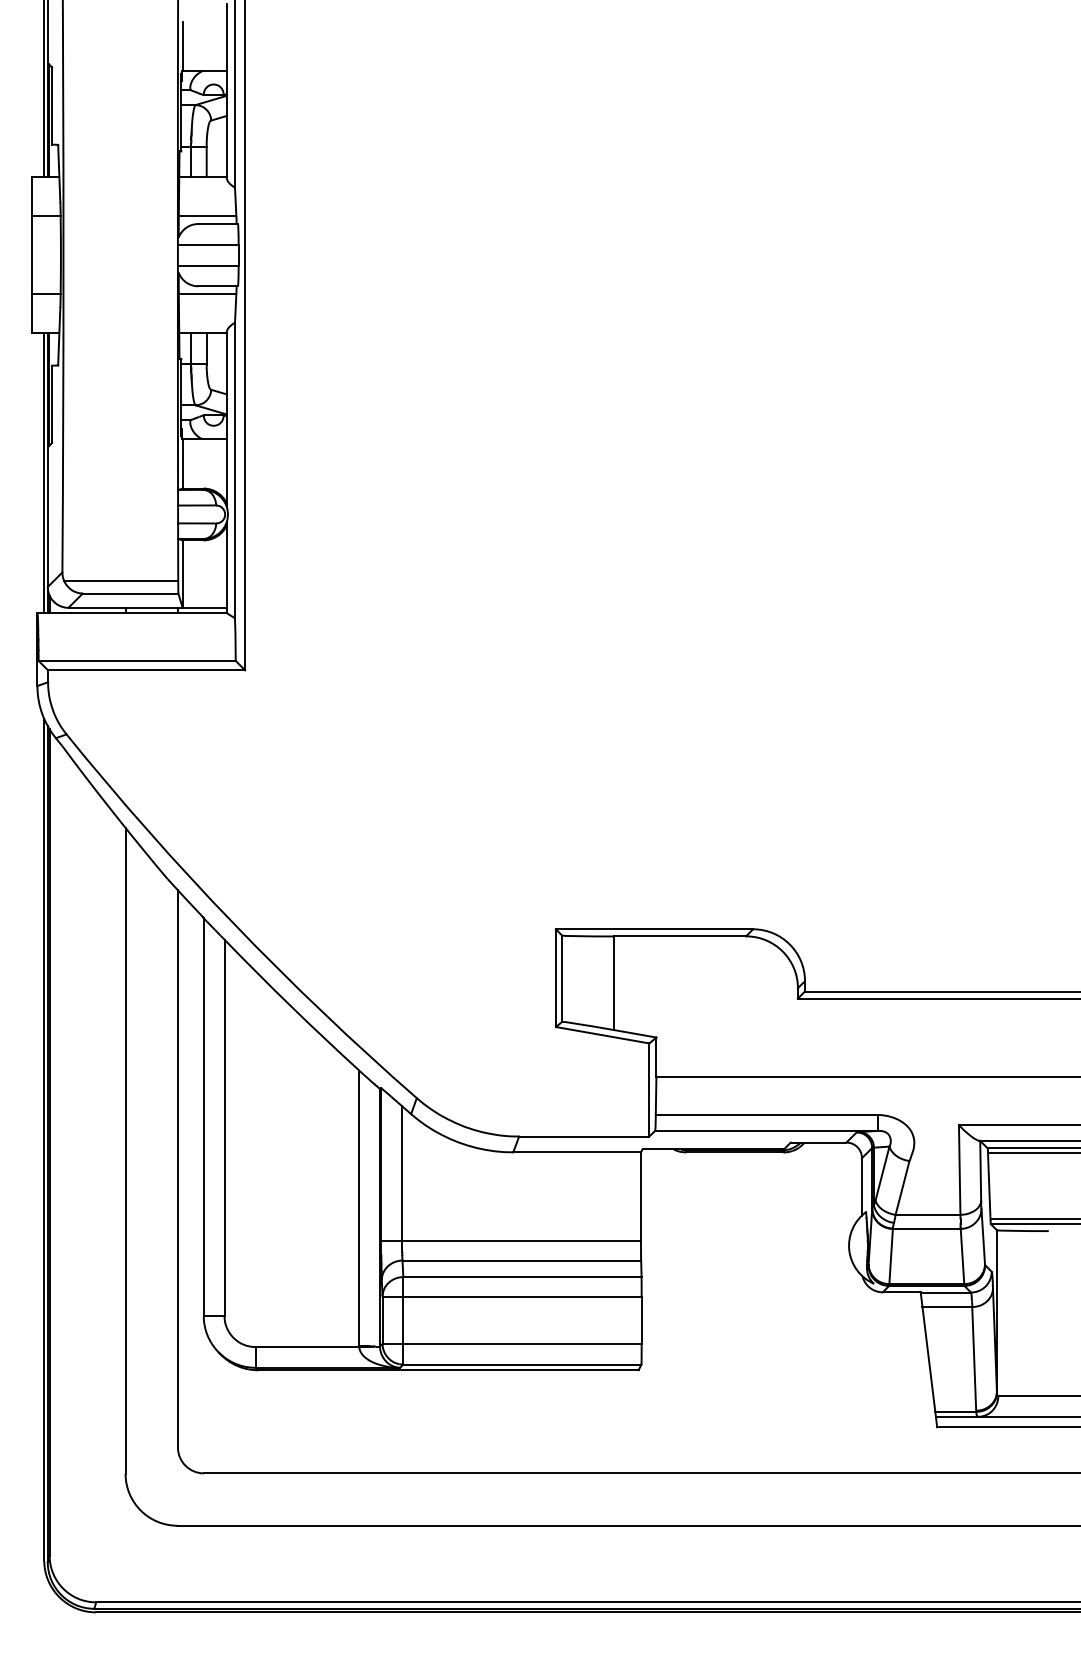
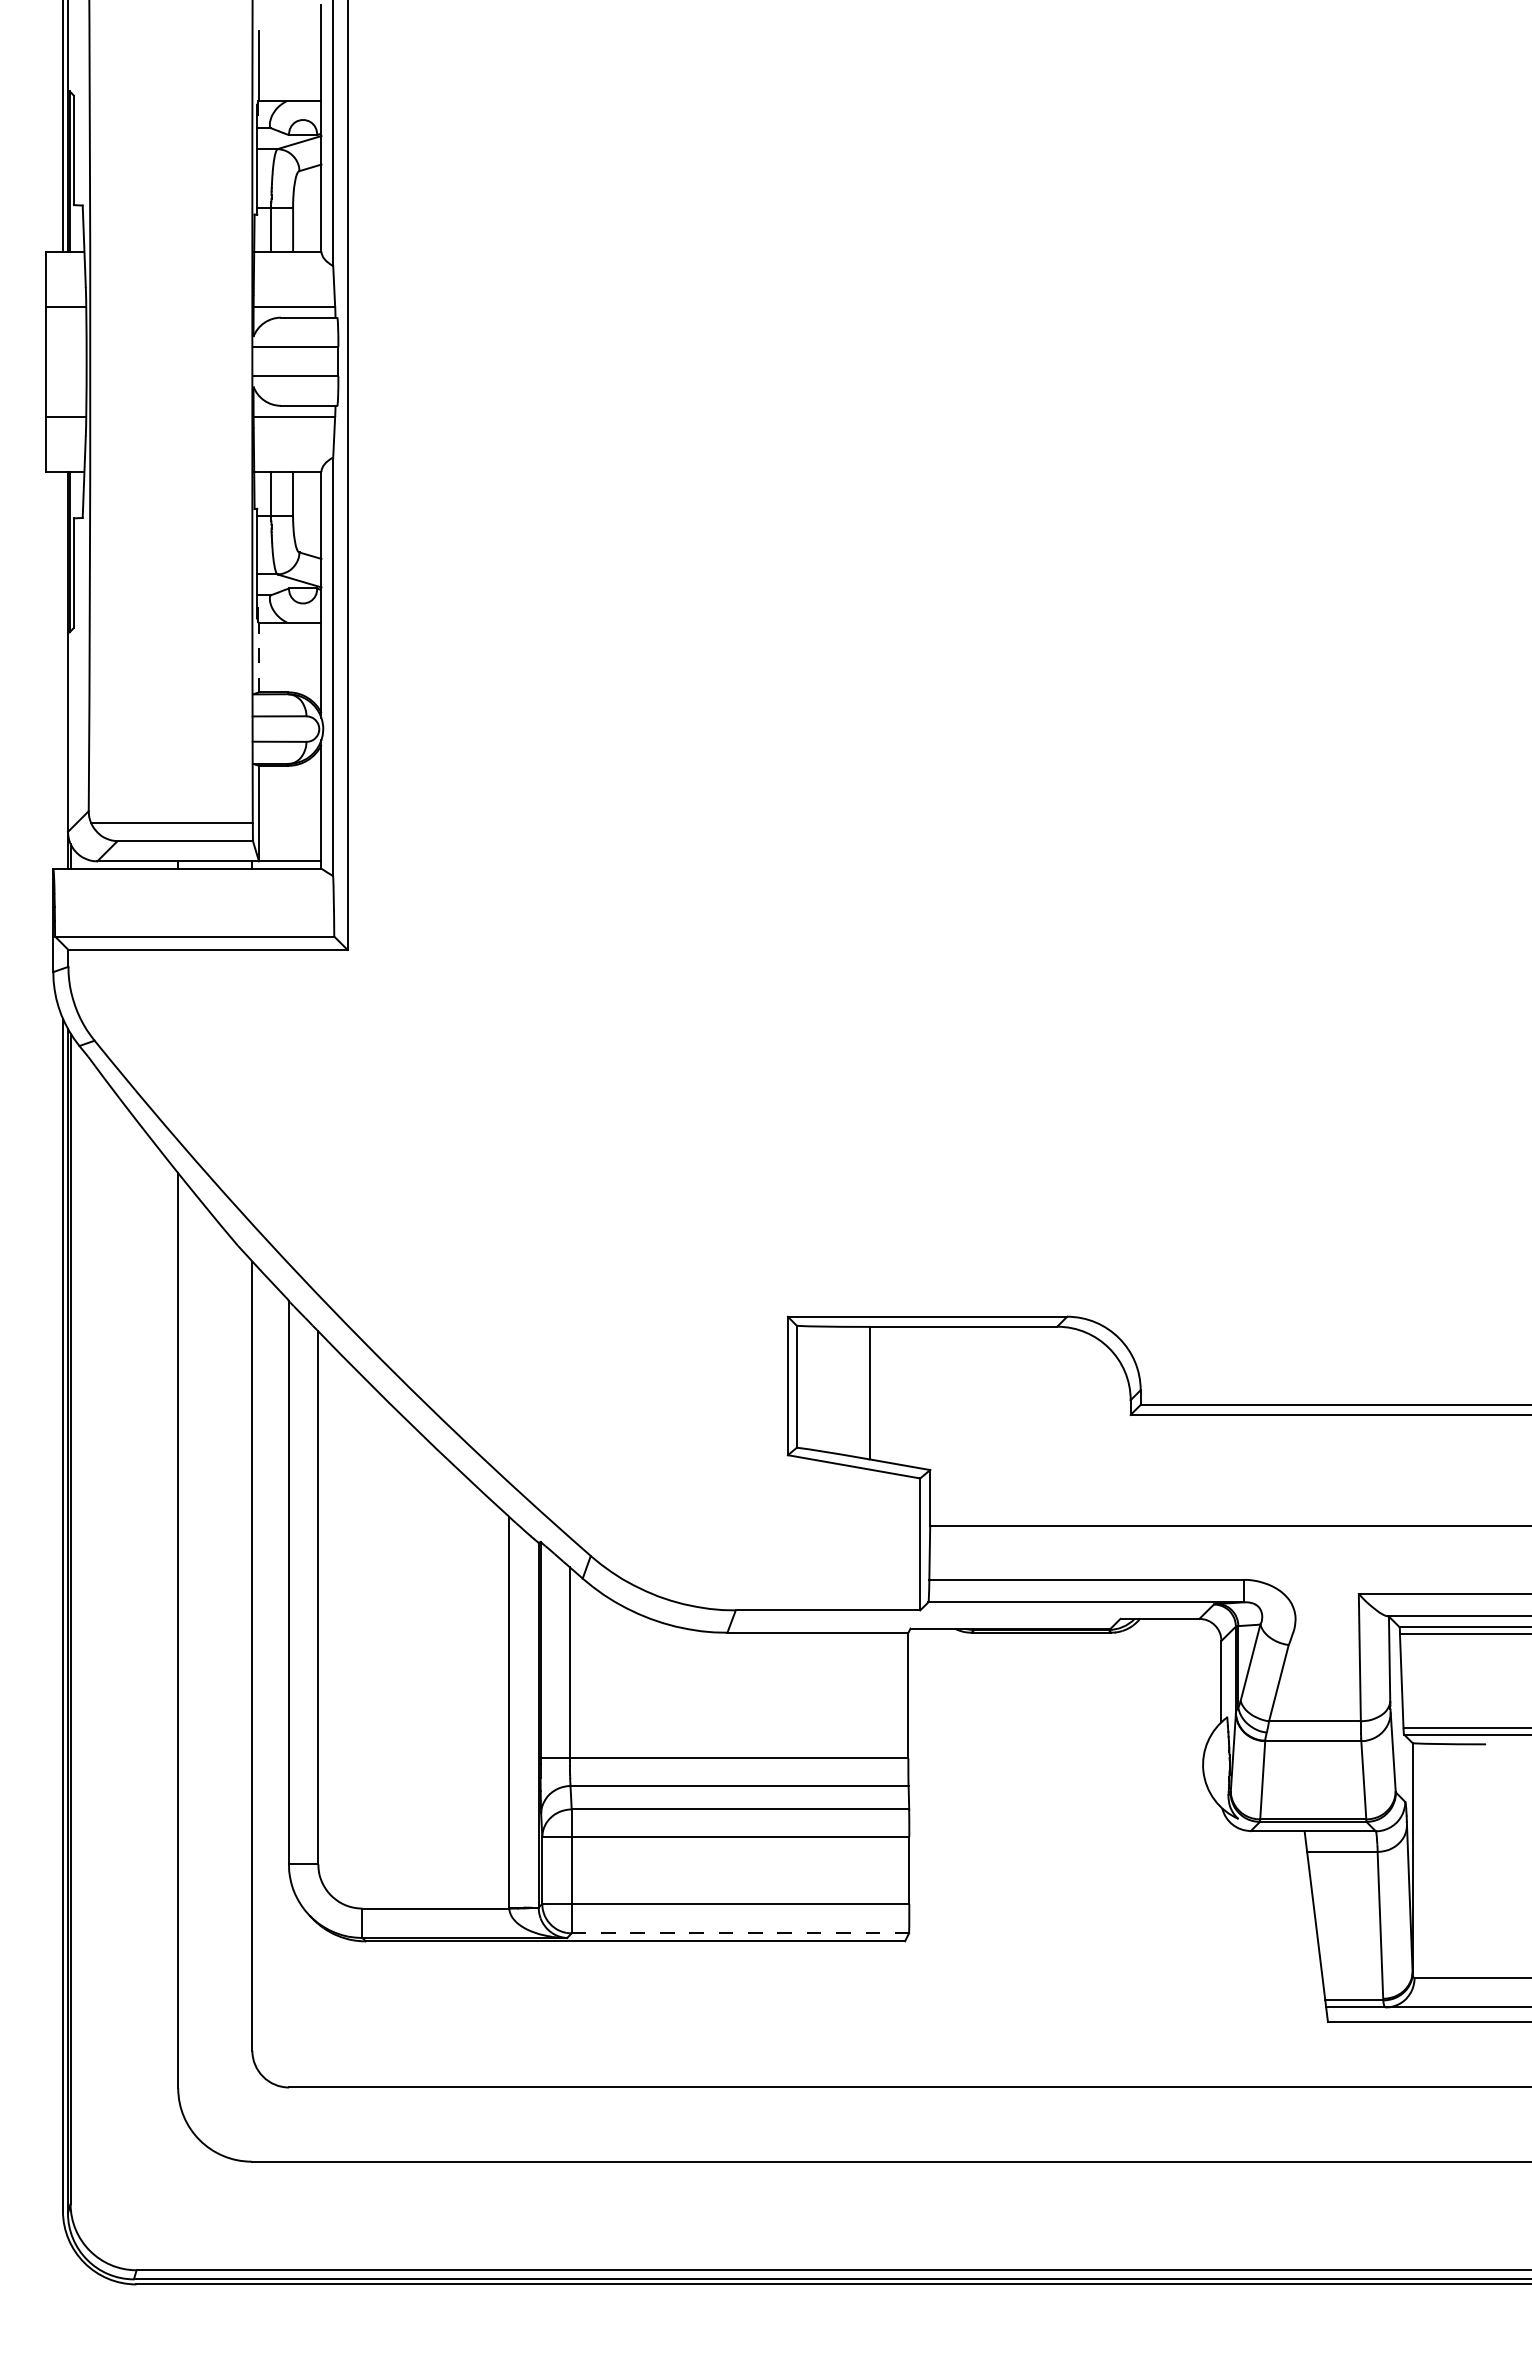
line: (182, 463) -> (259, 657), solid -> dashed
line: (43, 472) -> (62, 669), removed
line: (522, 1364) -> (740, 1933), solid -> dashed

